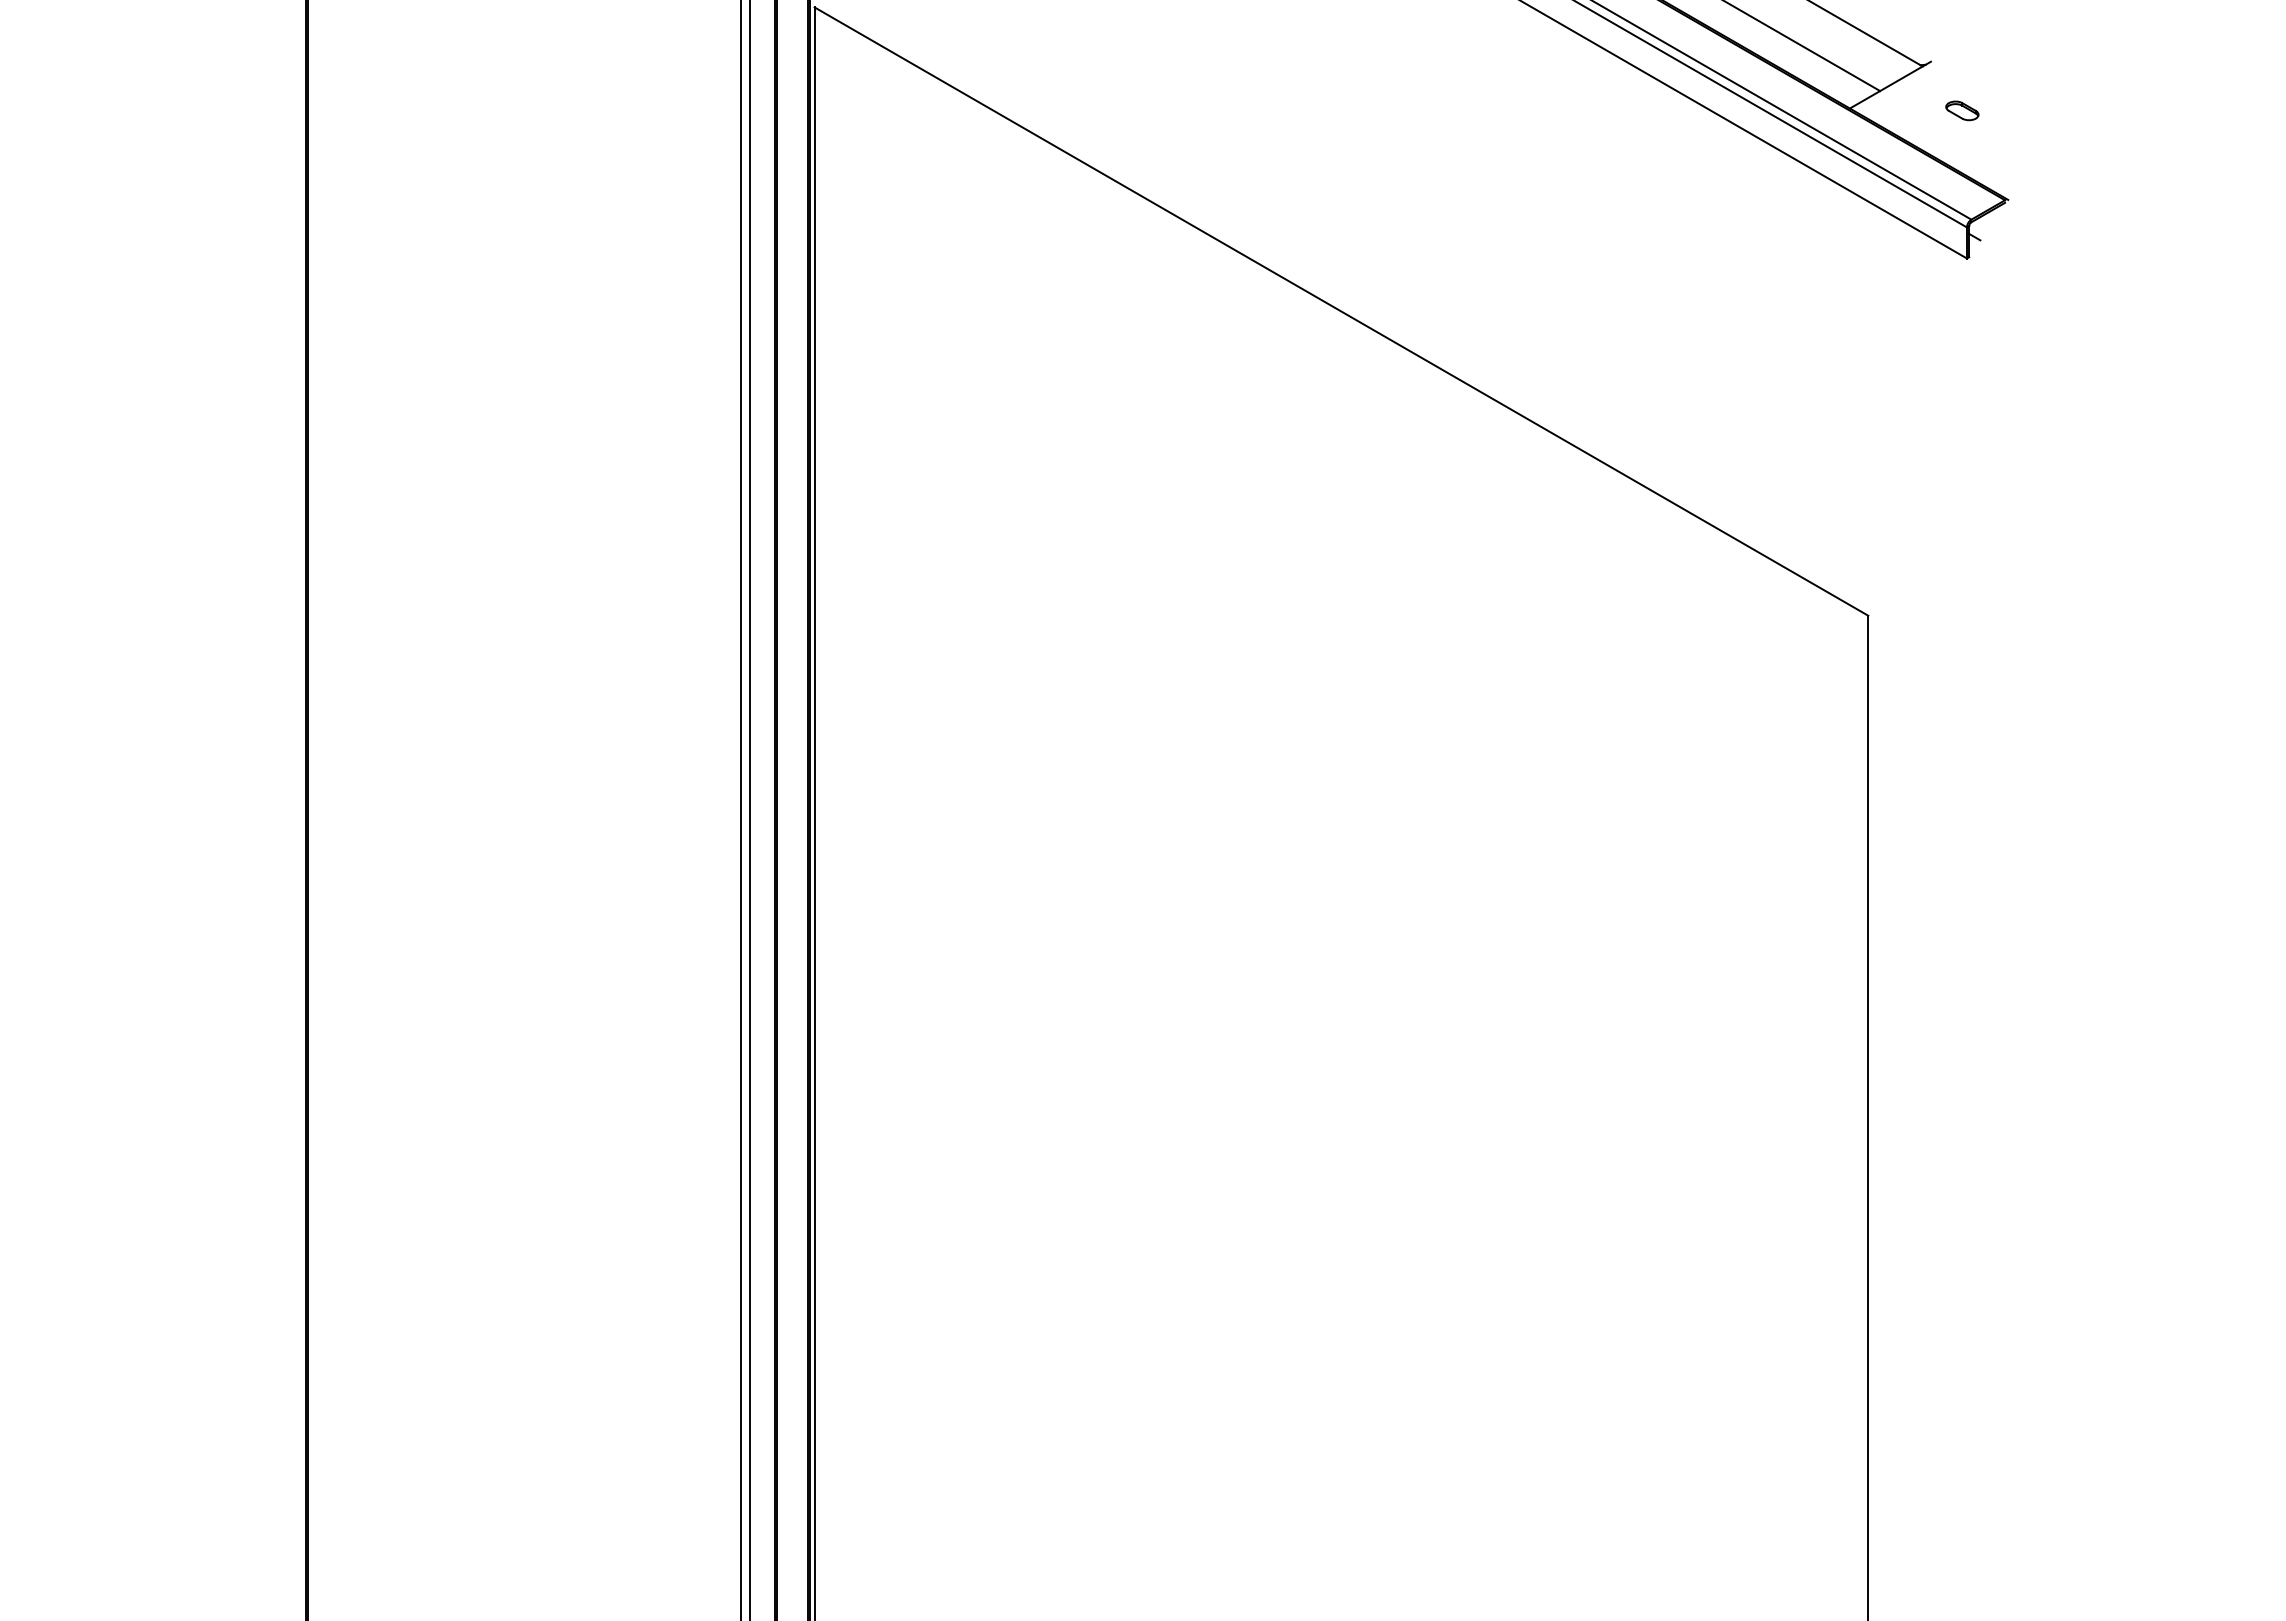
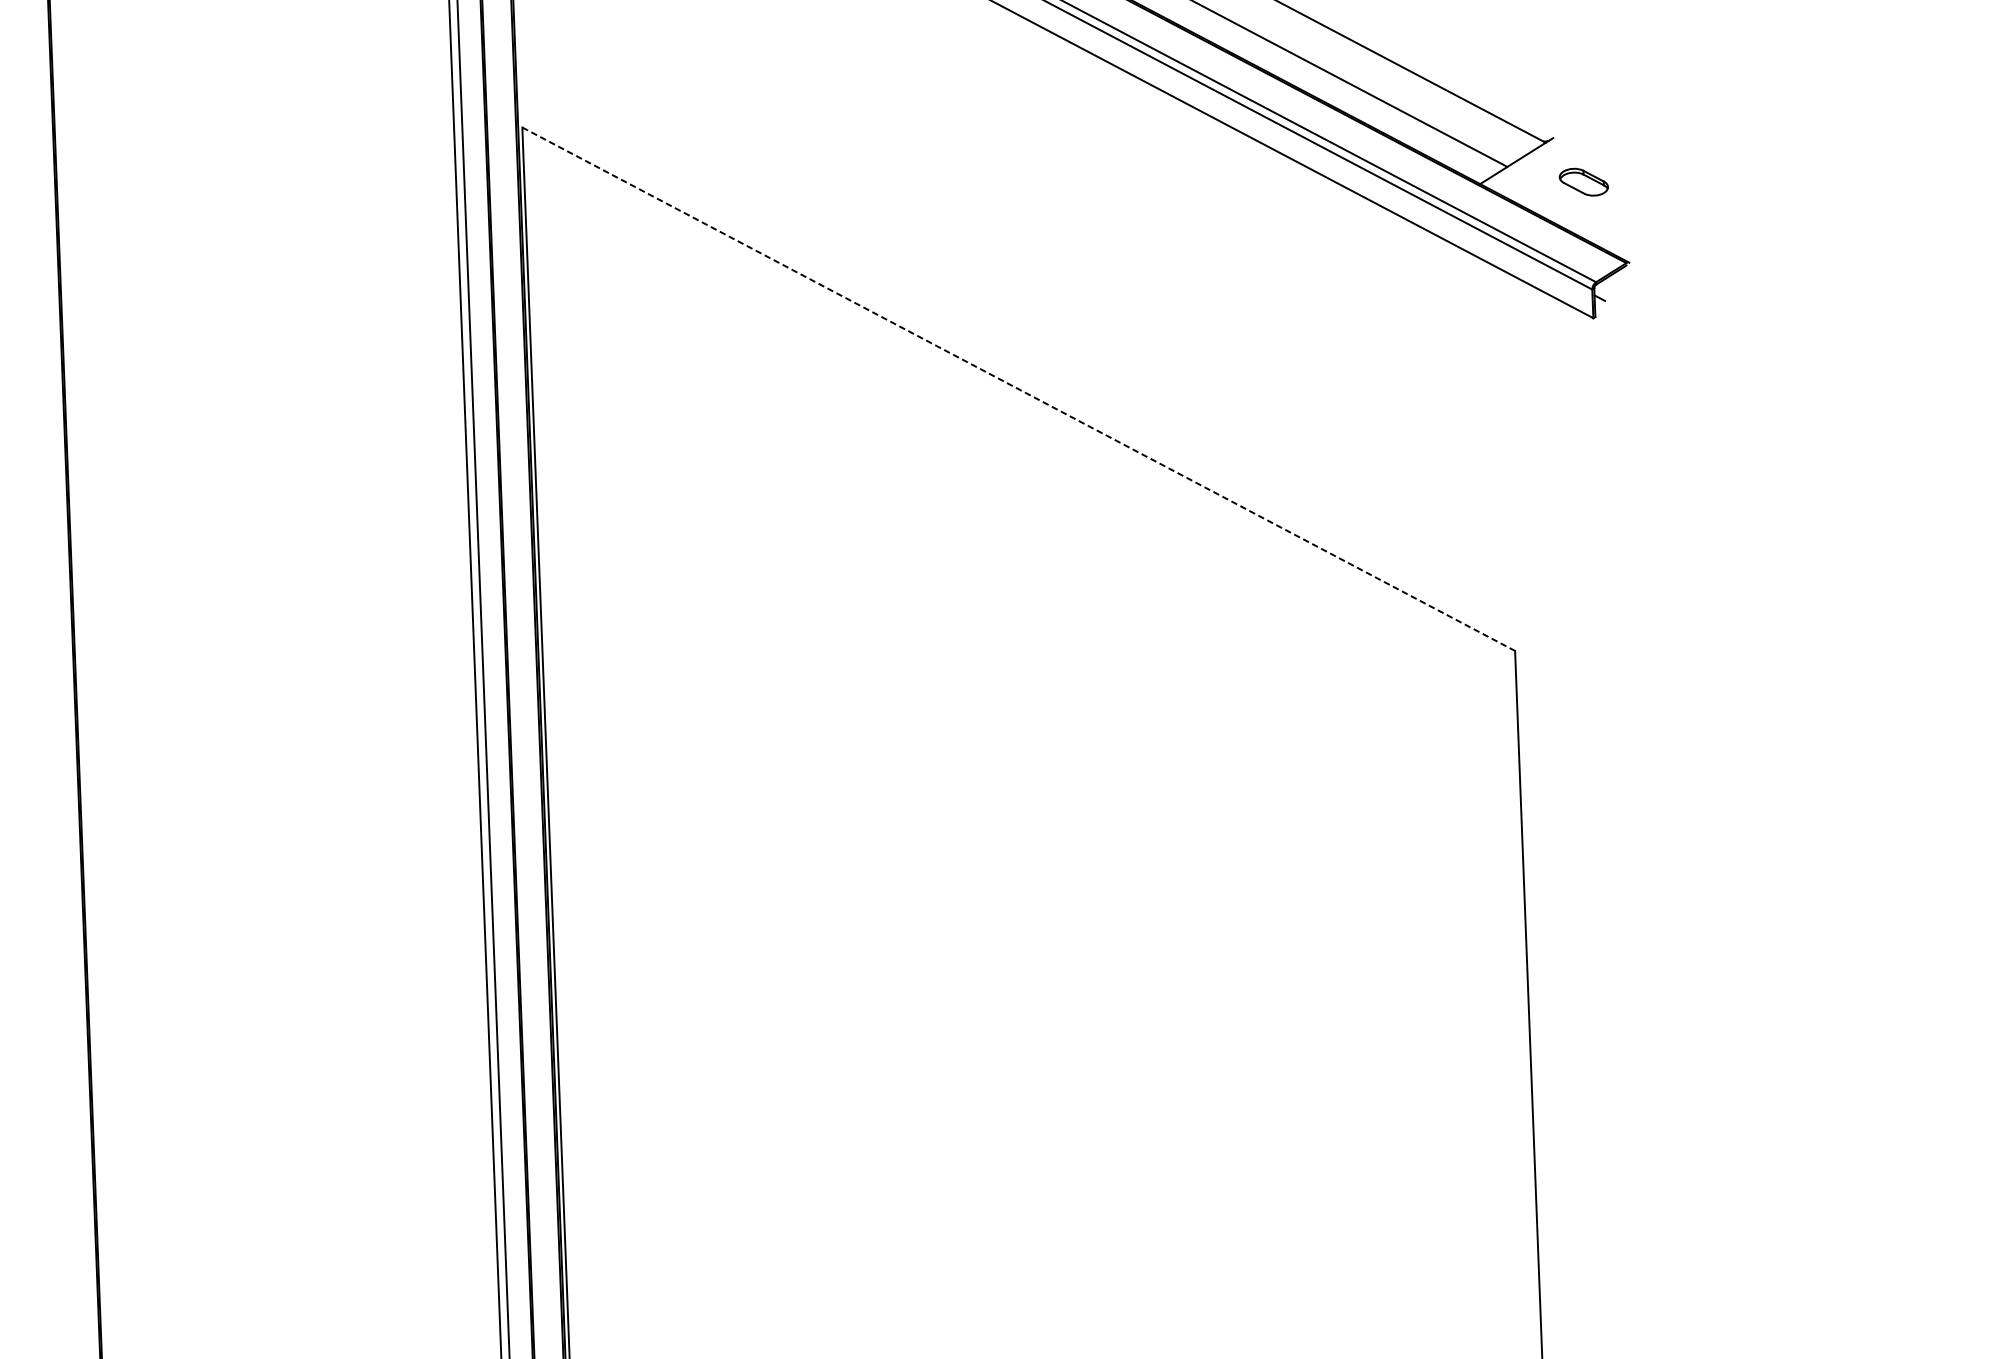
part: (1962, 110) -> (1584, 181), size x1.6
line: (1341, 311) -> (1018, 389), solid -> dashed

